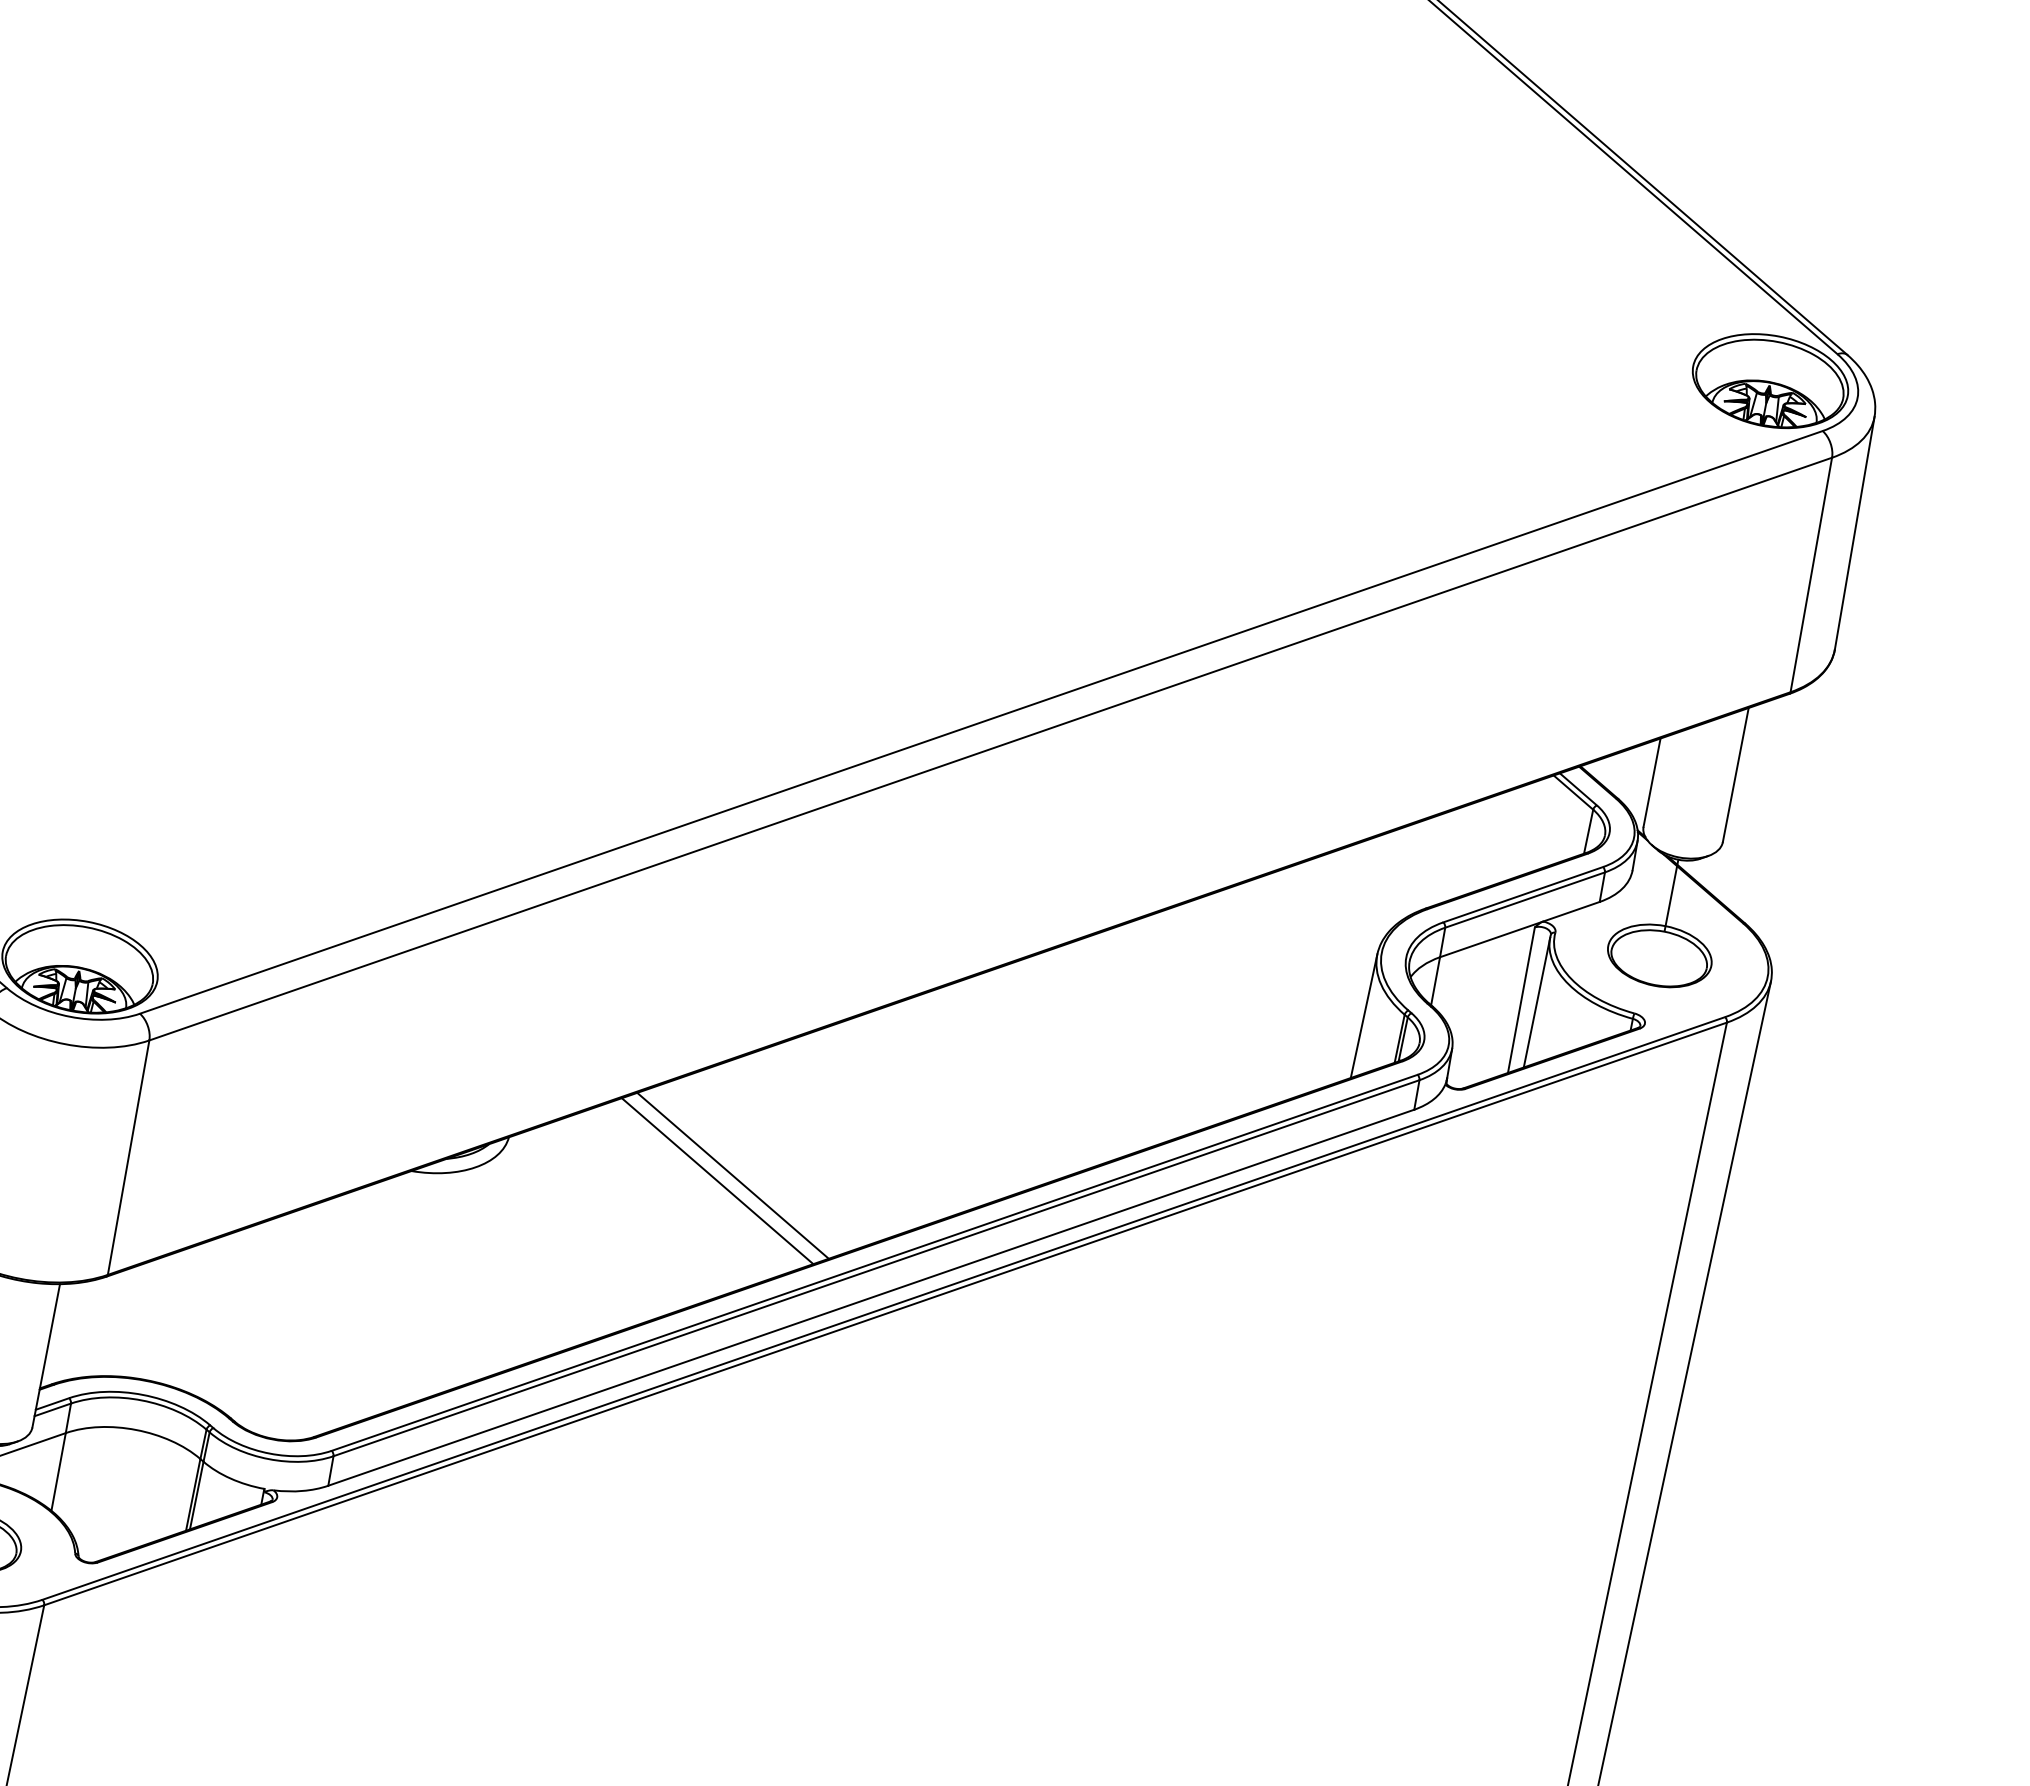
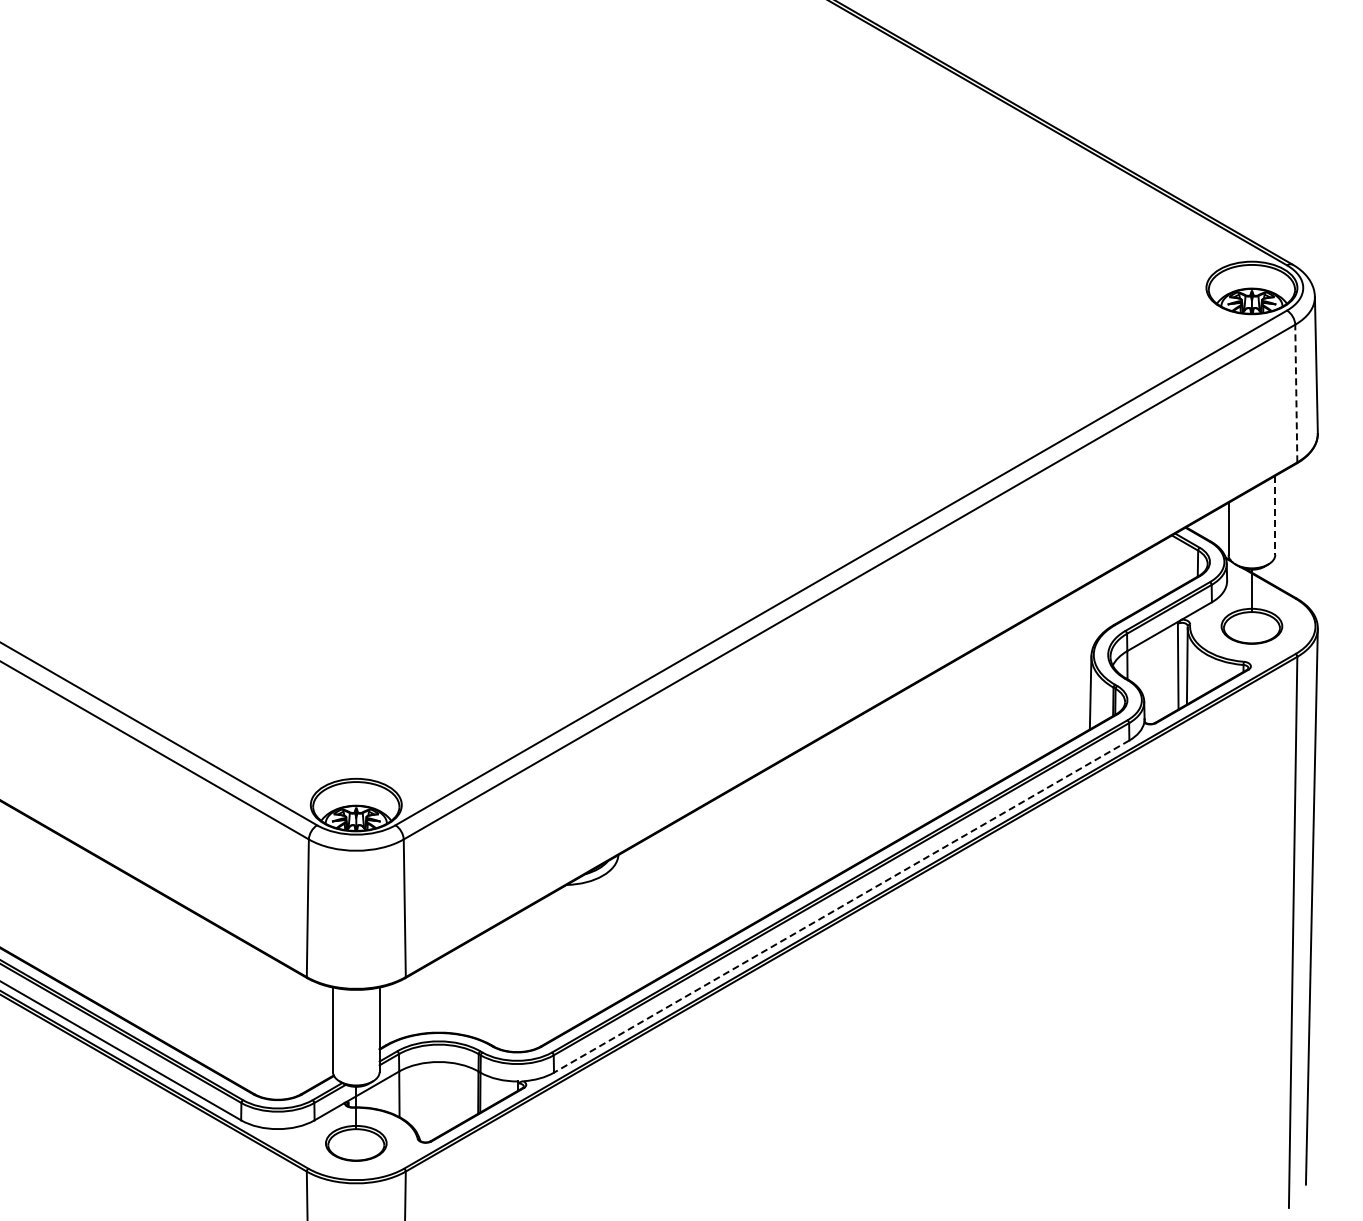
line: (1811, 574) -> (1296, 393), solid -> dashed
line: (1736, 775) -> (1275, 515), solid -> dashed
line: (732, 1175) -> (749, 852), removed
line: (717, 1179) -> (741, 856), removed
line: (871, 1297) -> (841, 906), solid -> dashed

